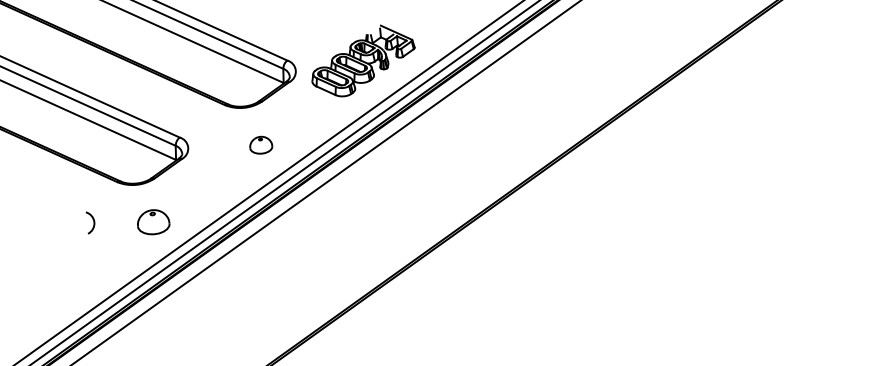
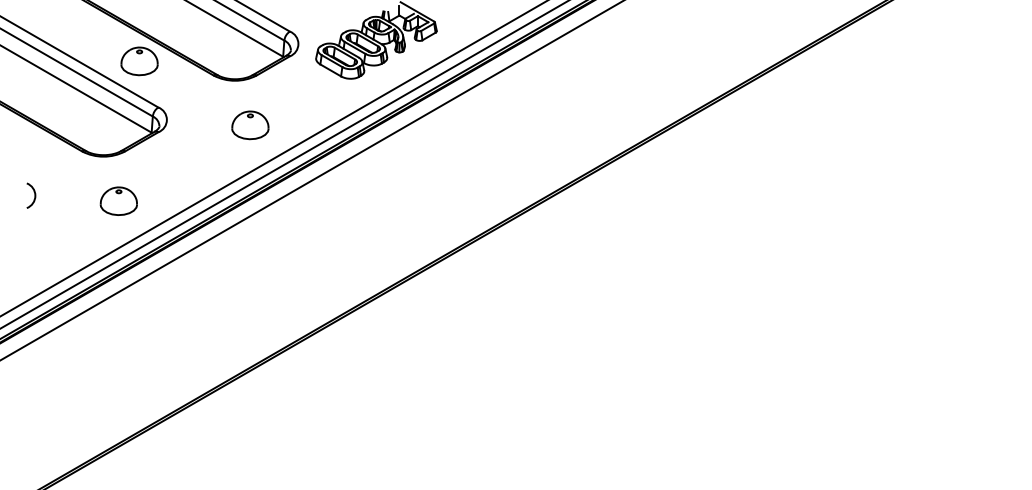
part: (159, 99) -> (139, 61), added
part: (261, 145) -> (250, 125), size x1.43
arc: (93, 222) -> (34, 195), moved

